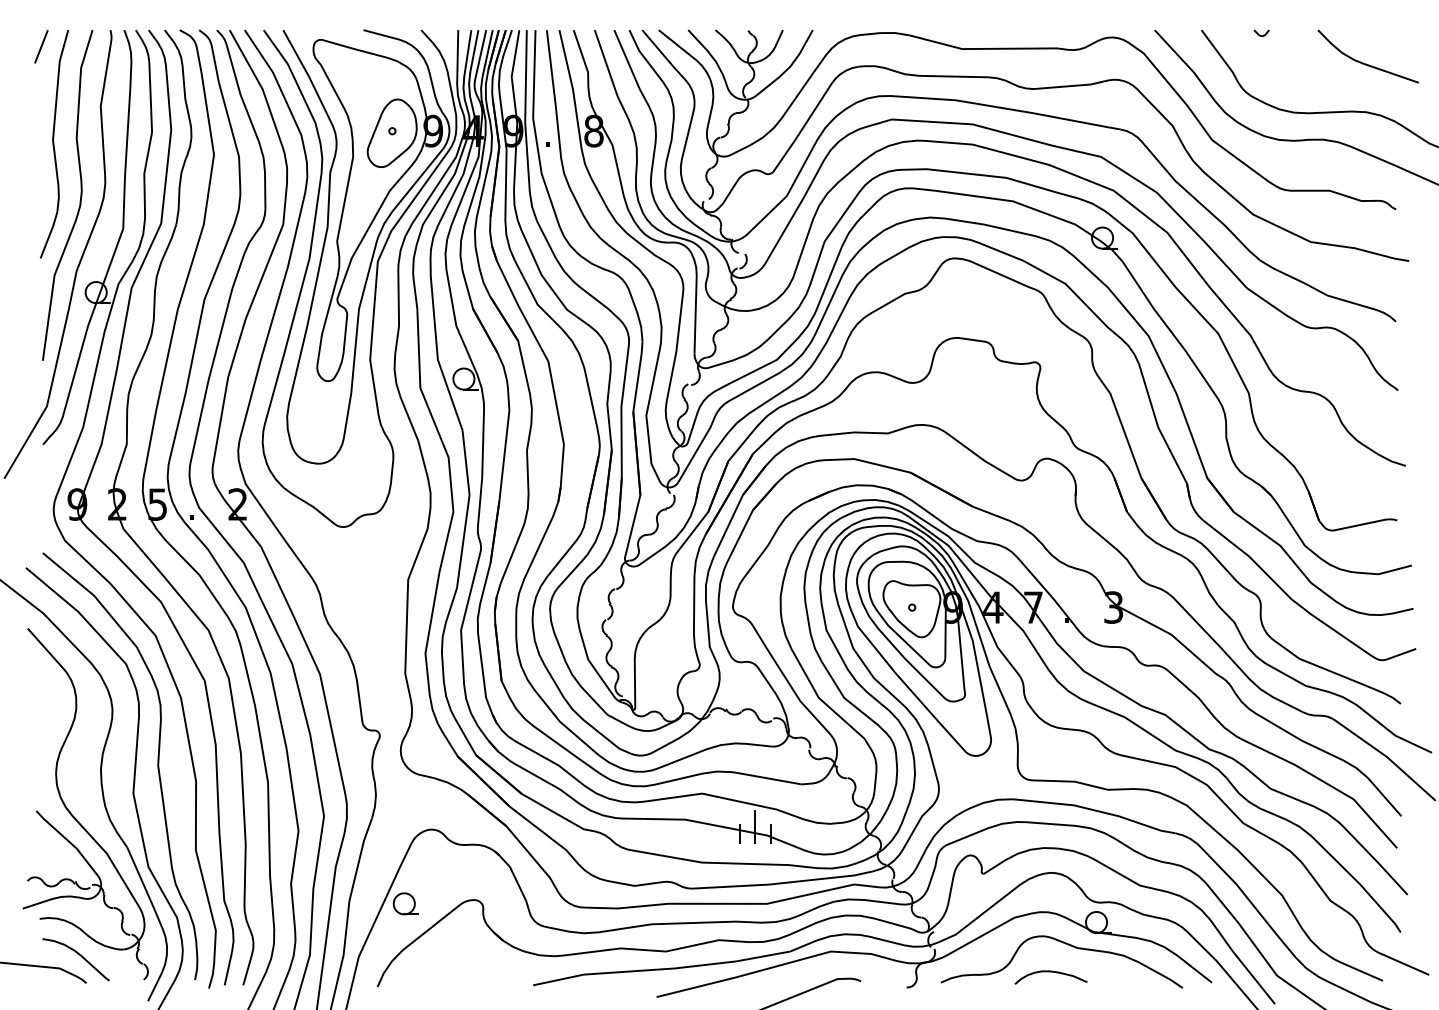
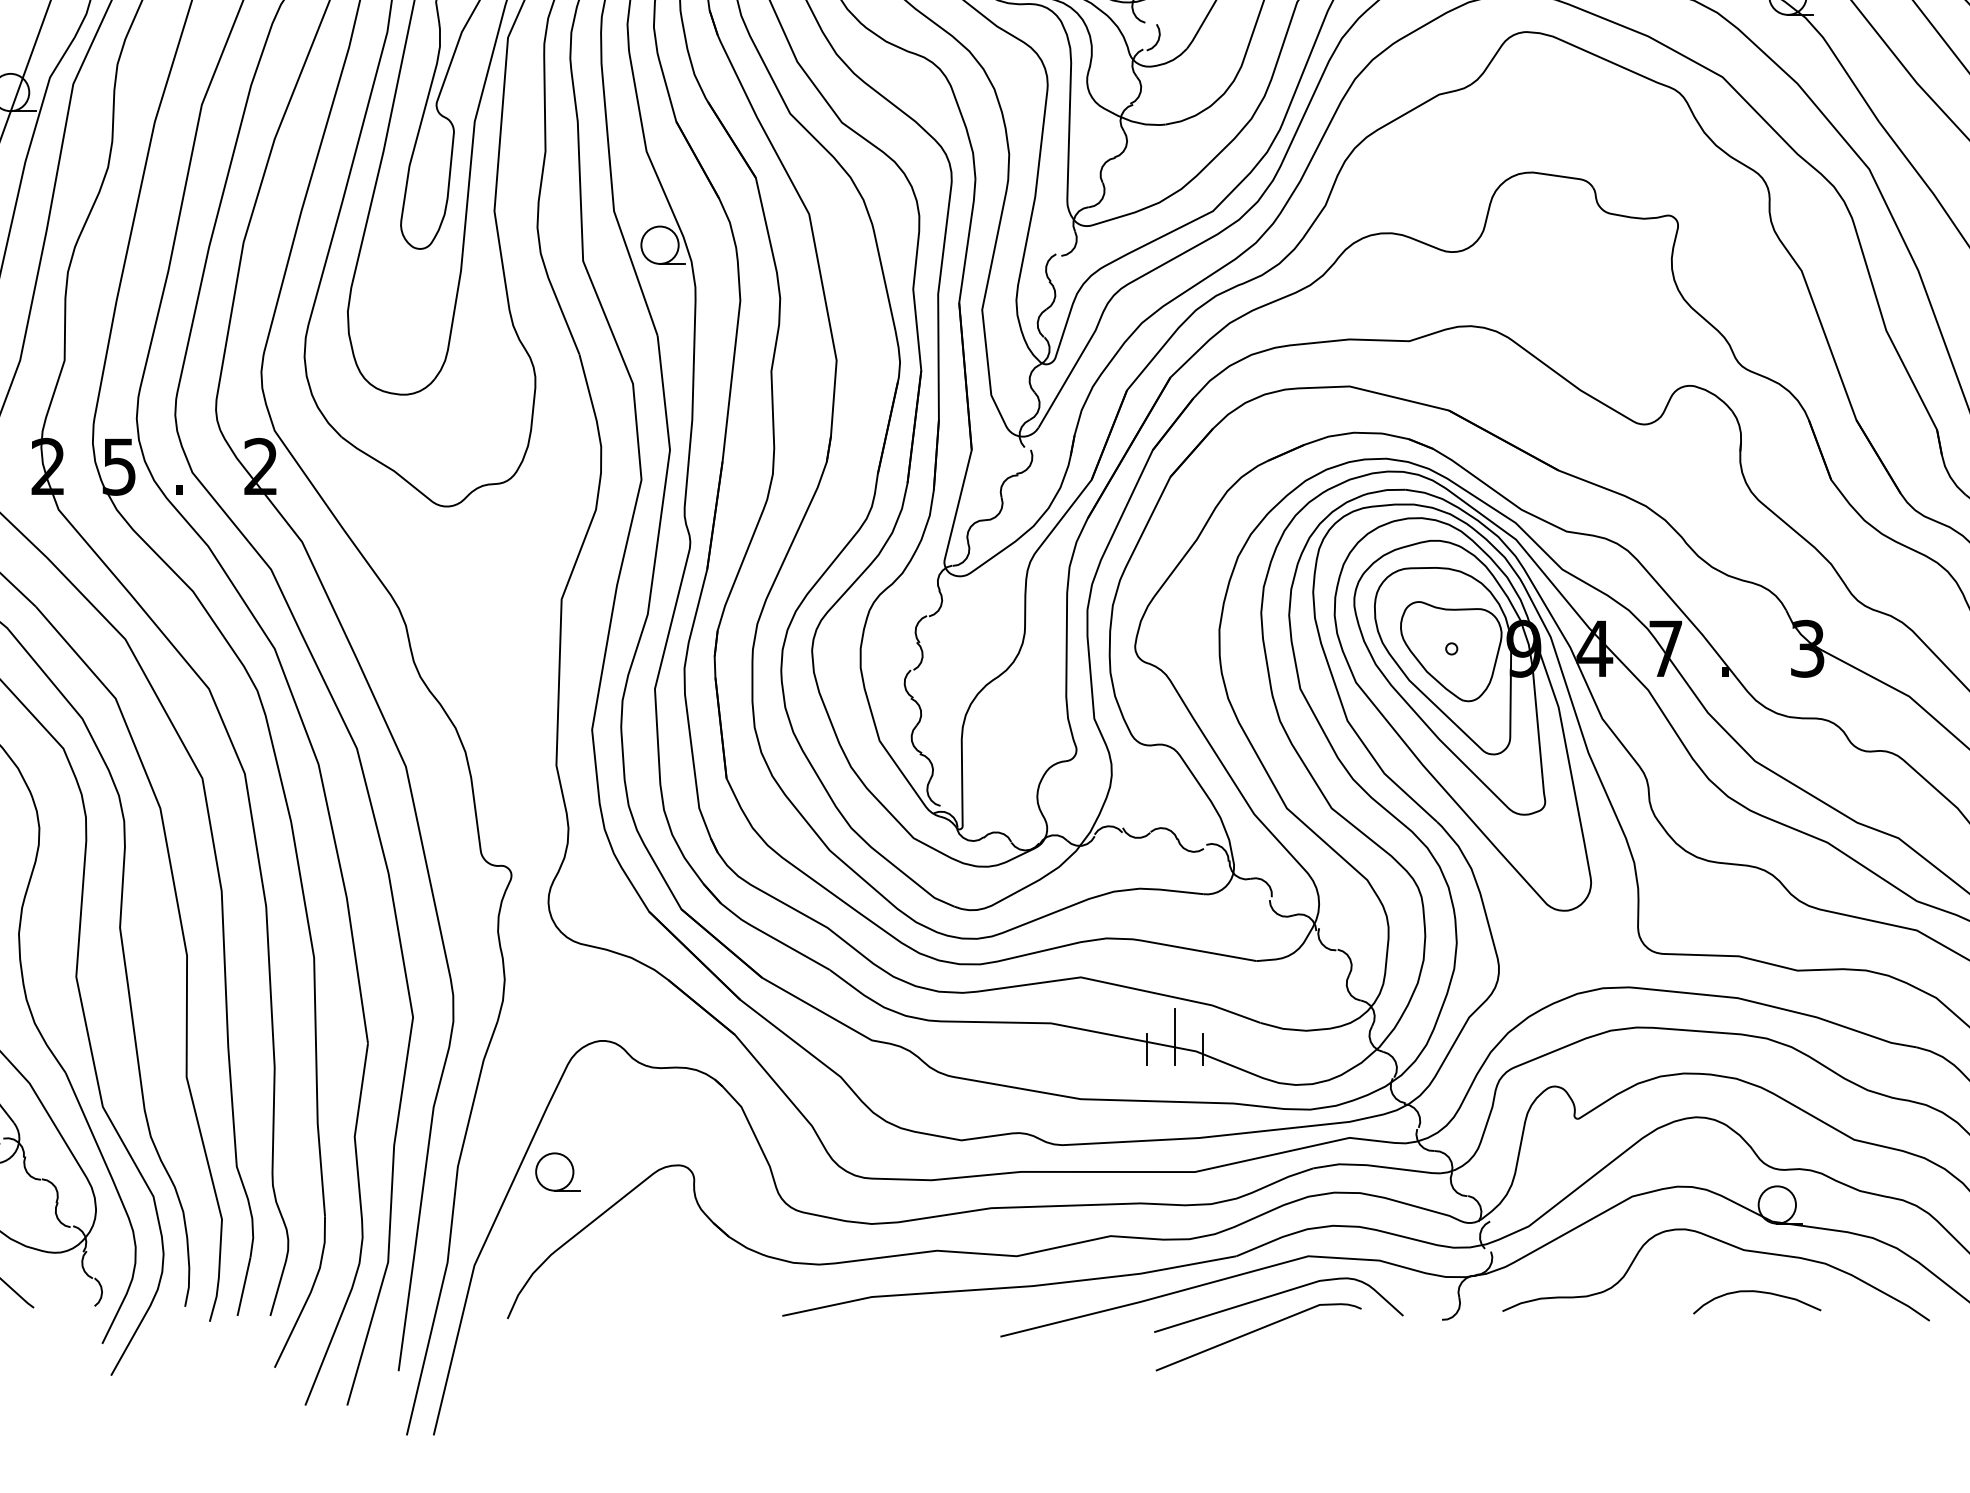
curve: (1050, 972) -> (1756, 1293), moved
curve: (812, 974) -> (1275, 1296), added

